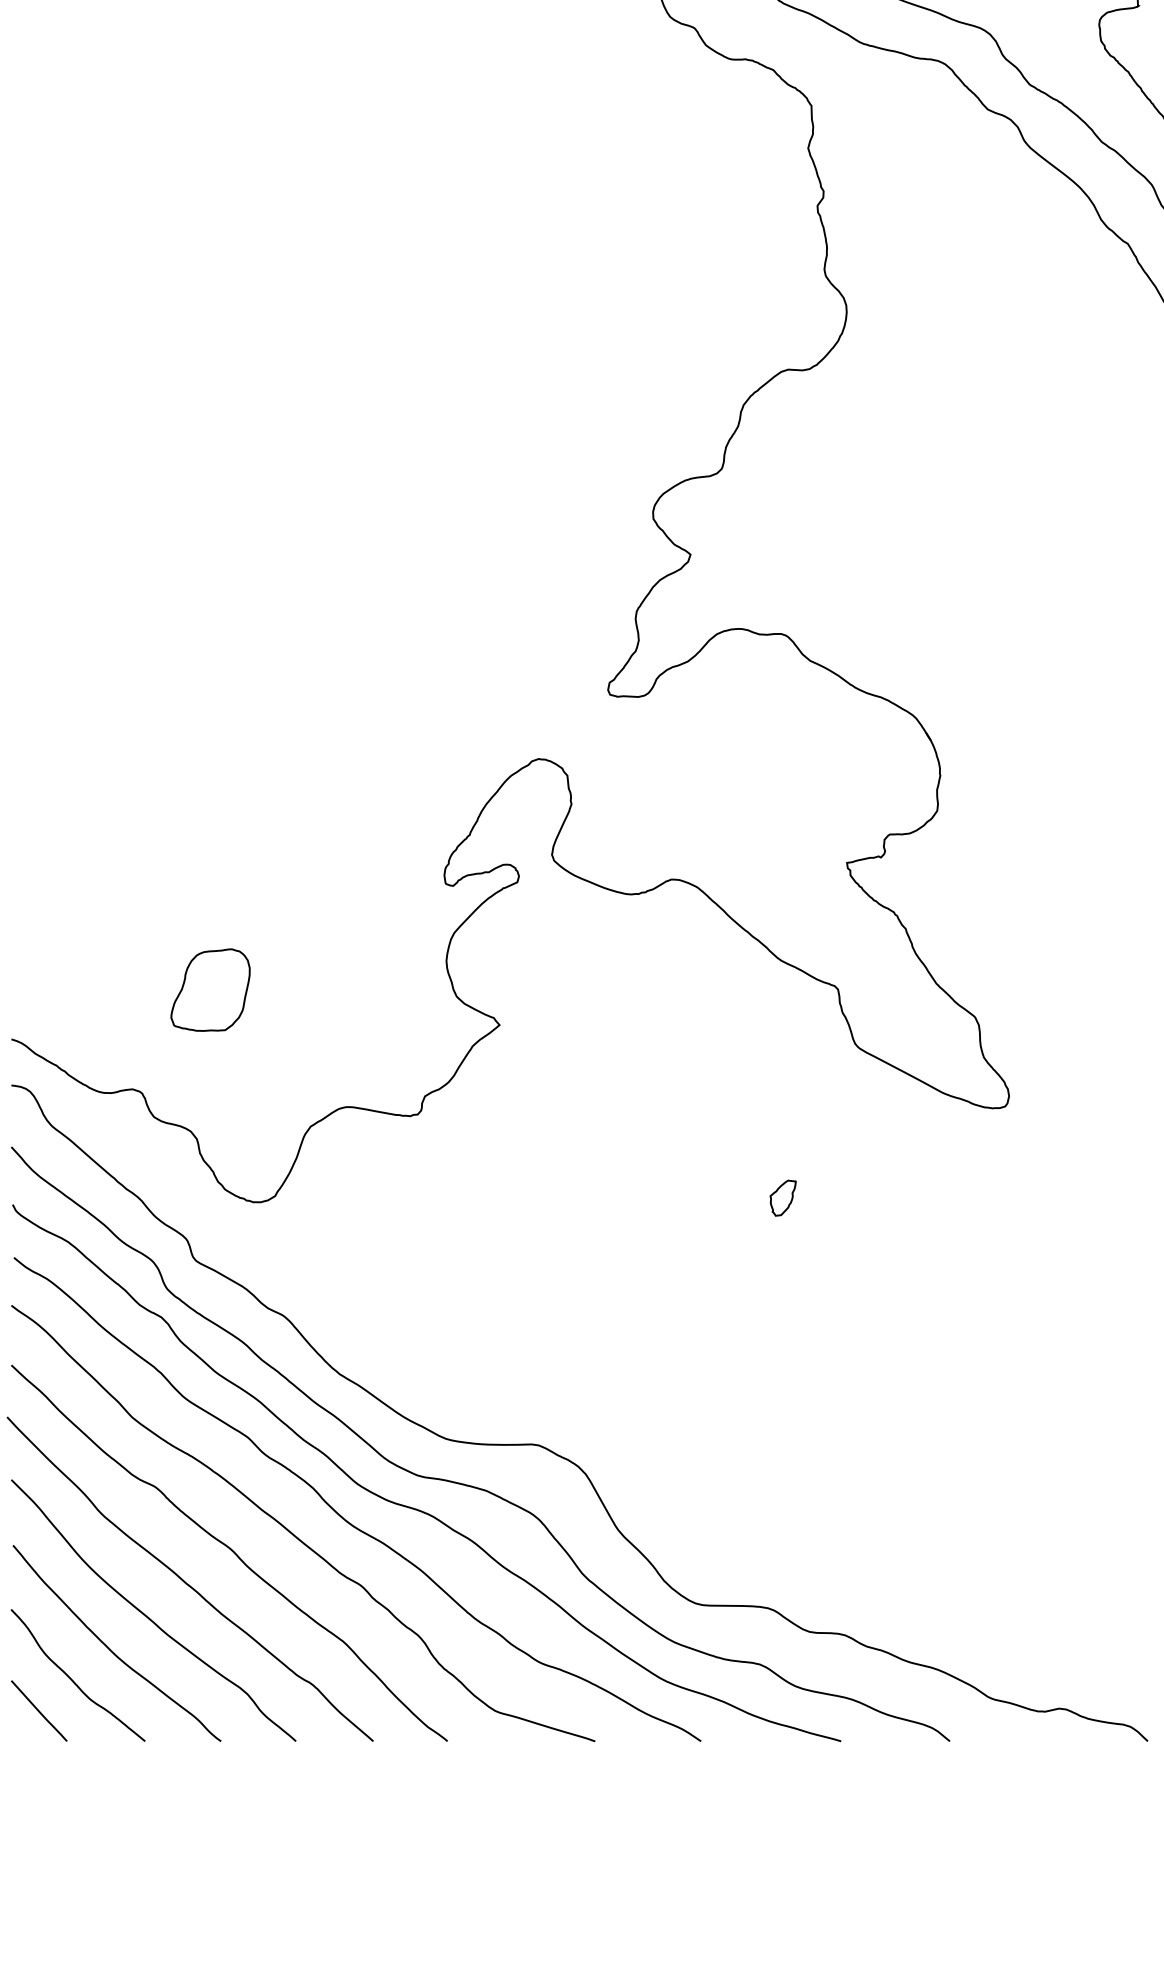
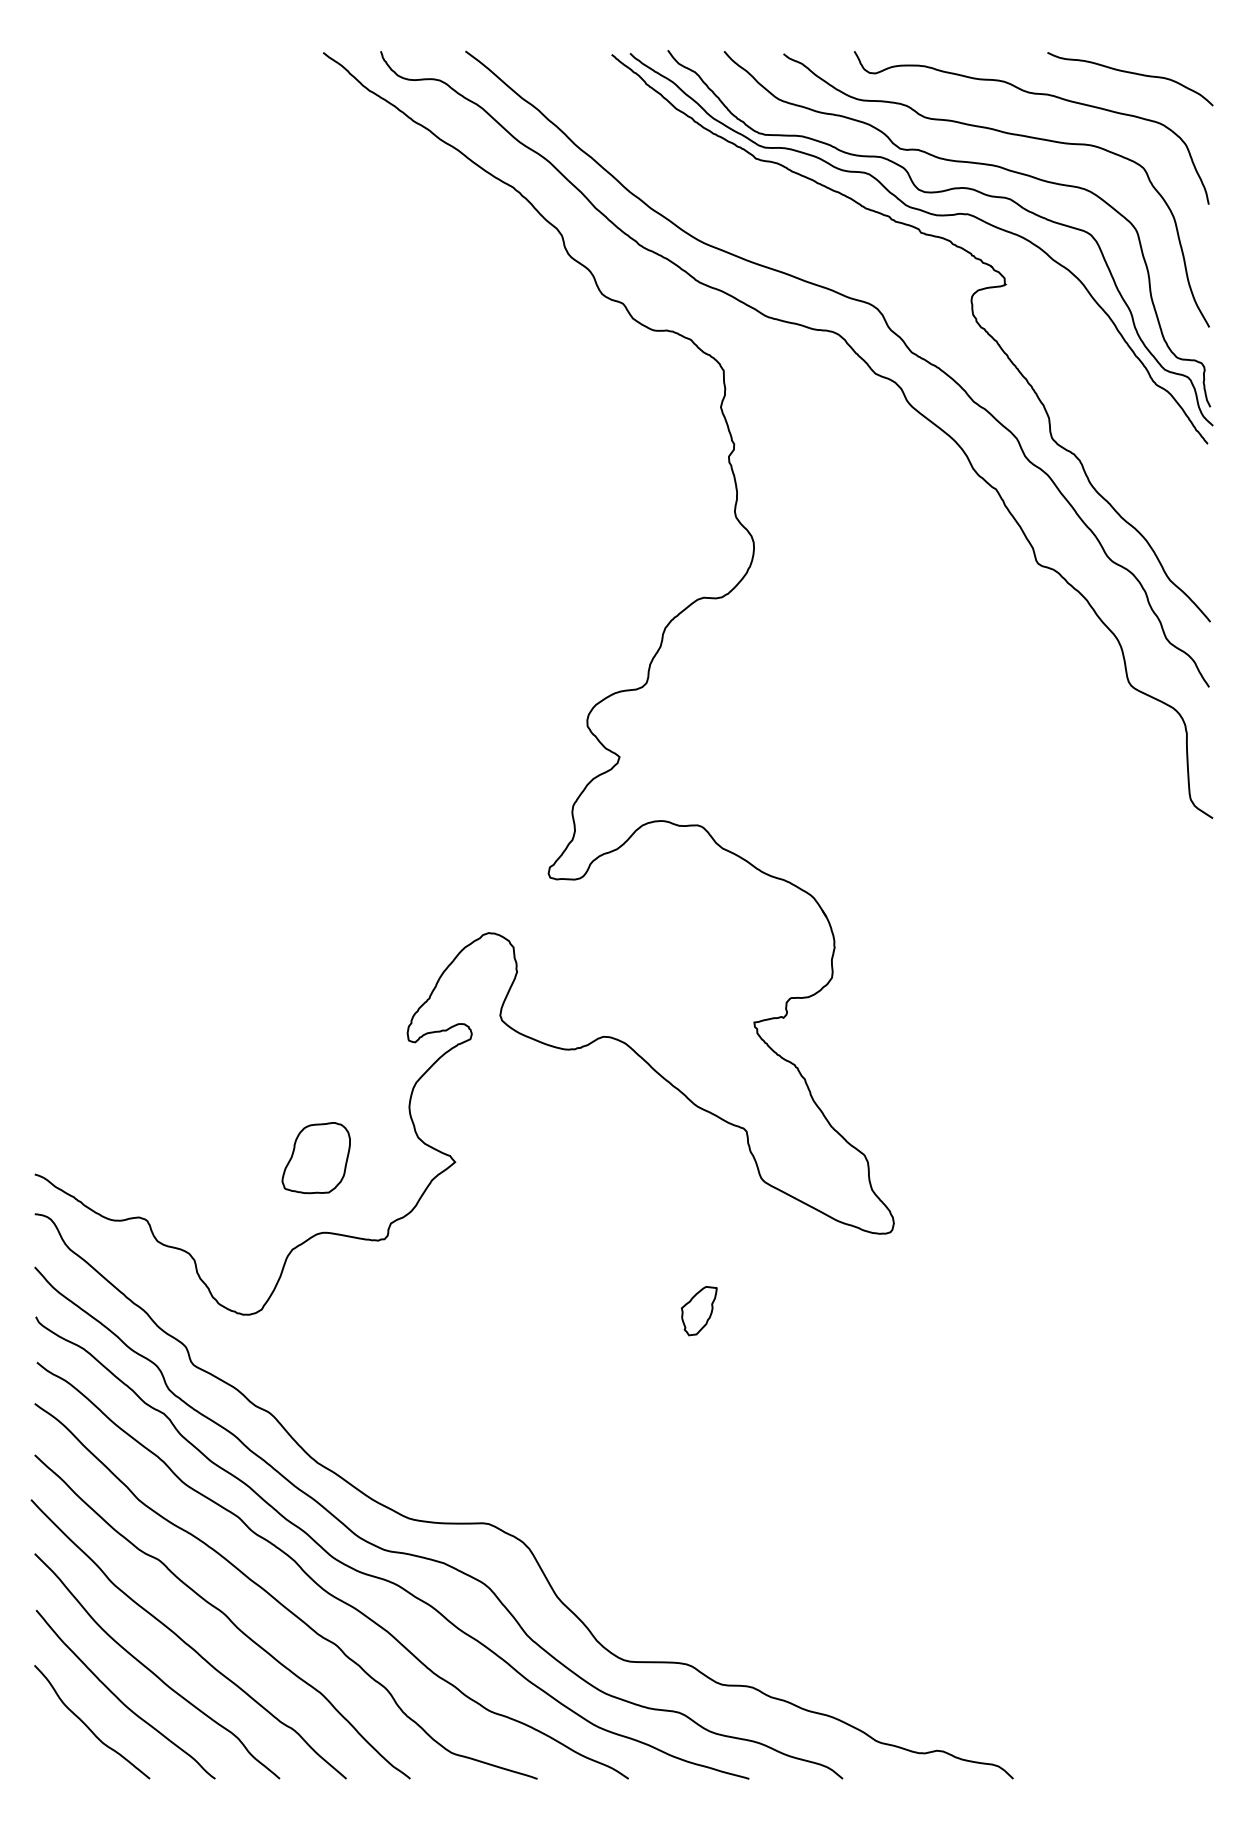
part: (209, 990) -> (315, 1158), moved
part: (783, 1198) -> (699, 1311), size x1.6
line: (38, 1710) -> (58, 1752), removed

